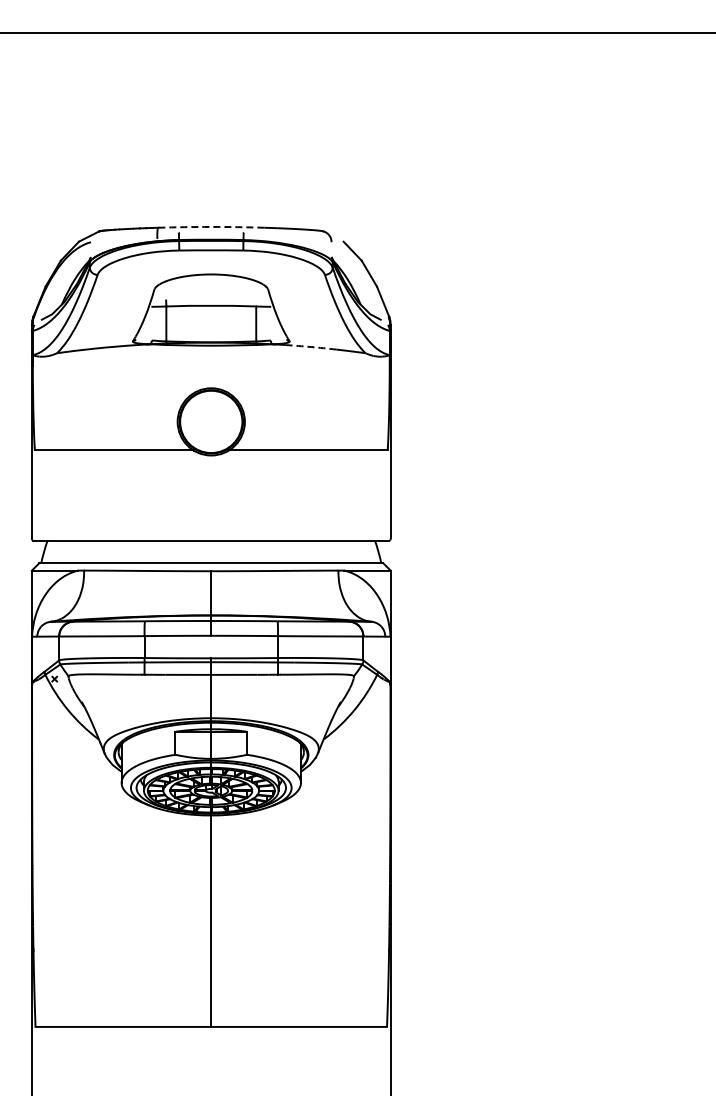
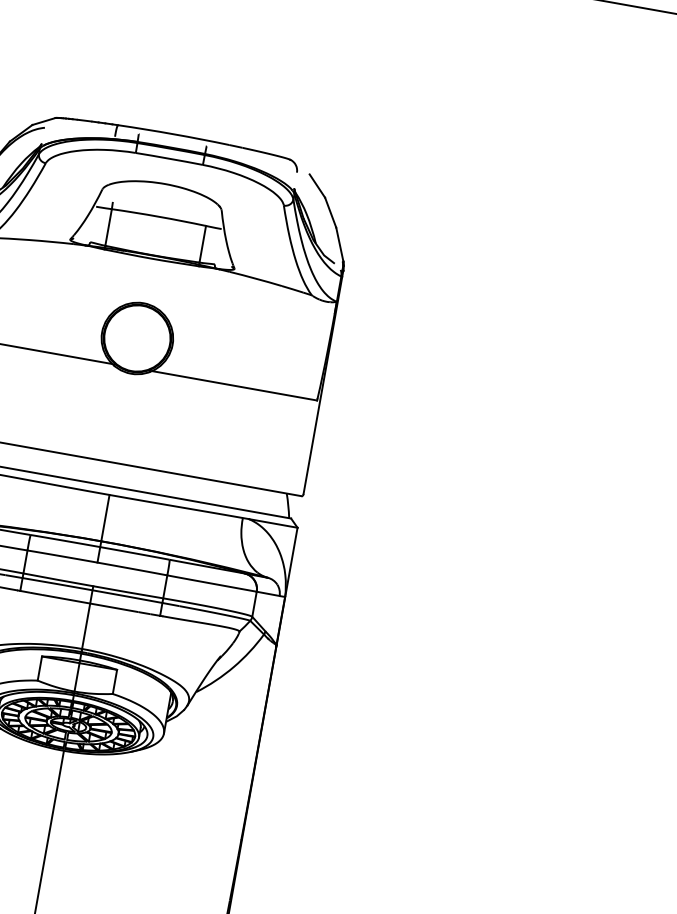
arc: (211, 226) -> (174, 133), dashed -> solid
arc: (311, 347) -> (256, 279), dashed -> solid

